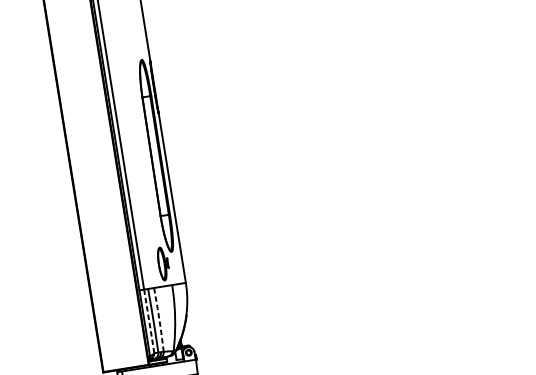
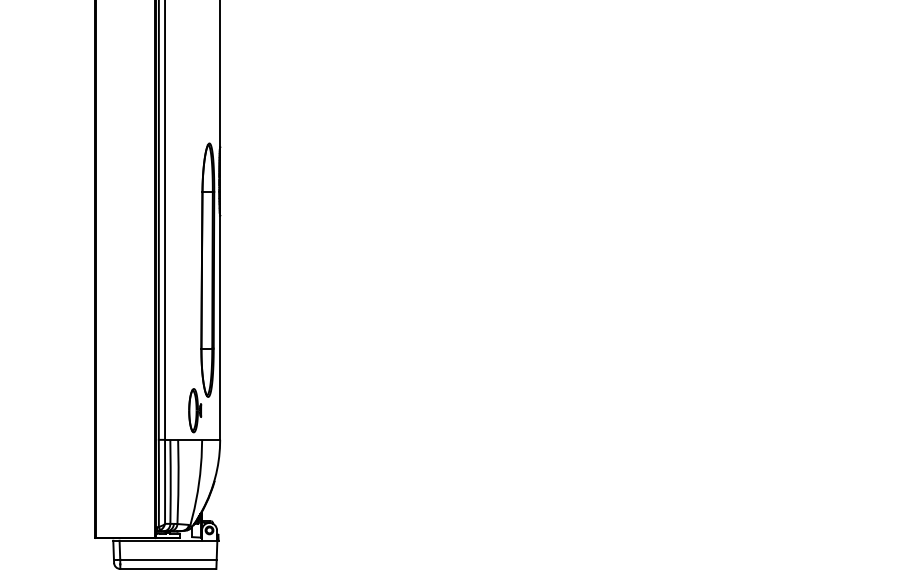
line: (159, 320) -> (178, 482), dashed -> solid
line: (149, 321) -> (165, 481), dashed -> solid

